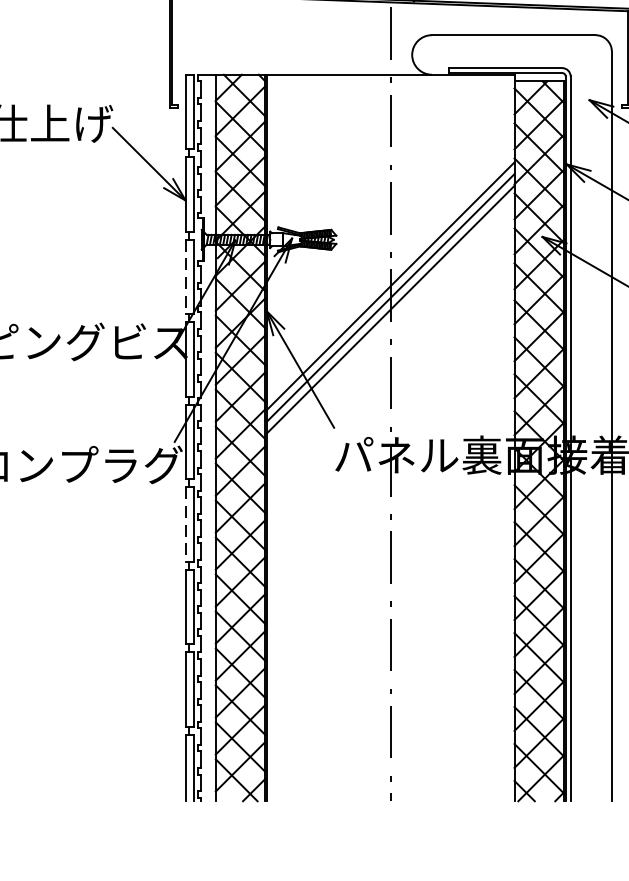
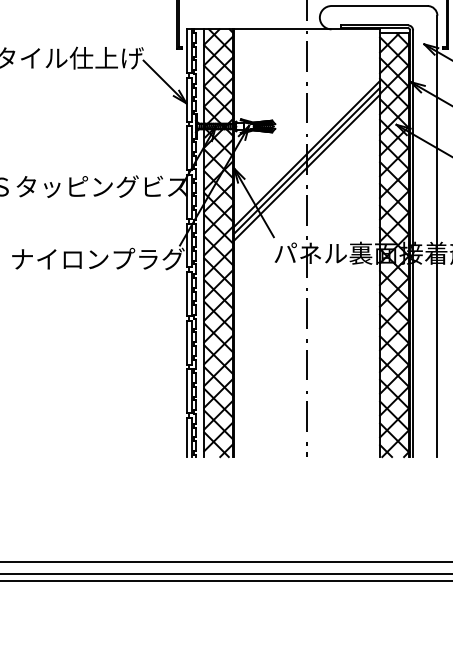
line: (185, 277) -> (186, 148), dashed -> solid
line: (185, 525) -> (186, 294), dashed -> solid

